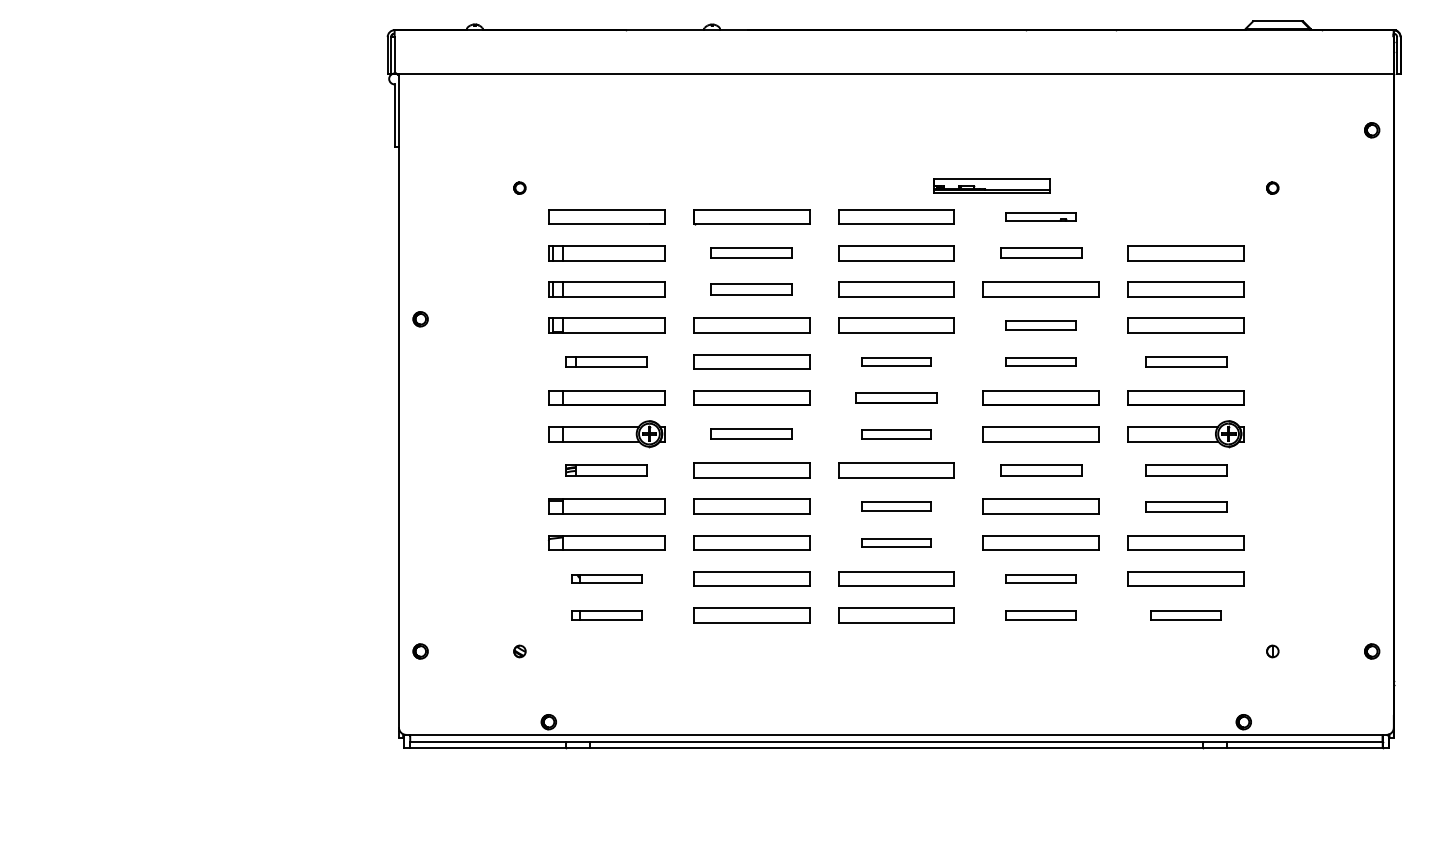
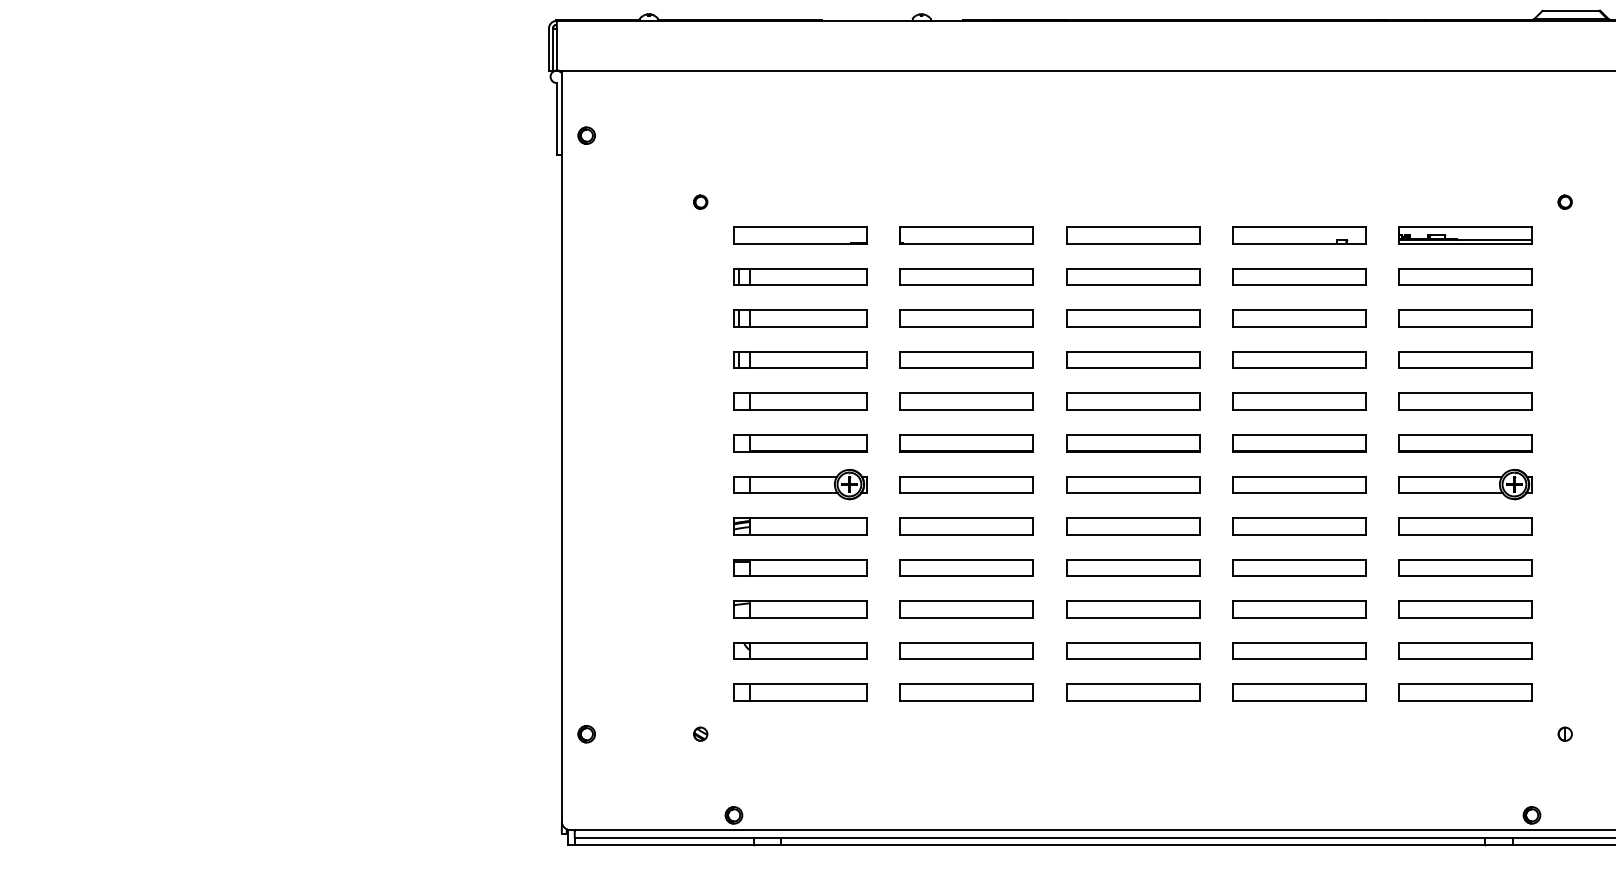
part: (991, 185) -> (1464, 234), moved
part: (1040, 216) -> (1298, 234), size x1.67
part: (751, 253) -> (966, 277), size x1.43
part: (1040, 253) -> (1298, 277), size x1.43
part: (751, 289) -> (966, 318), size x1.43
part: (420, 319) -> (586, 135), moved
part: (1040, 325) -> (1298, 359), size x1.67
part: (606, 361) -> (800, 401), size x1.43
part: (896, 361) -> (1133, 401), size x1.67
part: (1040, 361) -> (1298, 401), size x1.67
part: (1185, 361) -> (1464, 401), size x1.43
part: (896, 397) -> (1133, 442), size x1.43
part: (751, 434) -> (966, 485), size x1.43
part: (896, 434) -> (1133, 485), size x1.67
part: (606, 470) -> (800, 526), size x1.43
part: (1040, 470) -> (1298, 526), size x1.43
part: (1185, 470) -> (1464, 526), size x1.43
part: (896, 506) -> (1133, 567), size x1.67
part: (1185, 506) -> (1464, 567), size x1.43
part: (896, 542) -> (1133, 609), size x1.67
part: (606, 578) -> (800, 650), size x1.67
part: (1040, 578) -> (1298, 650), size x1.67
part: (606, 615) -> (800, 692), size x1.67
part: (1040, 615) -> (1298, 692), size x1.67
part: (1185, 615) -> (1464, 692), size x1.67

